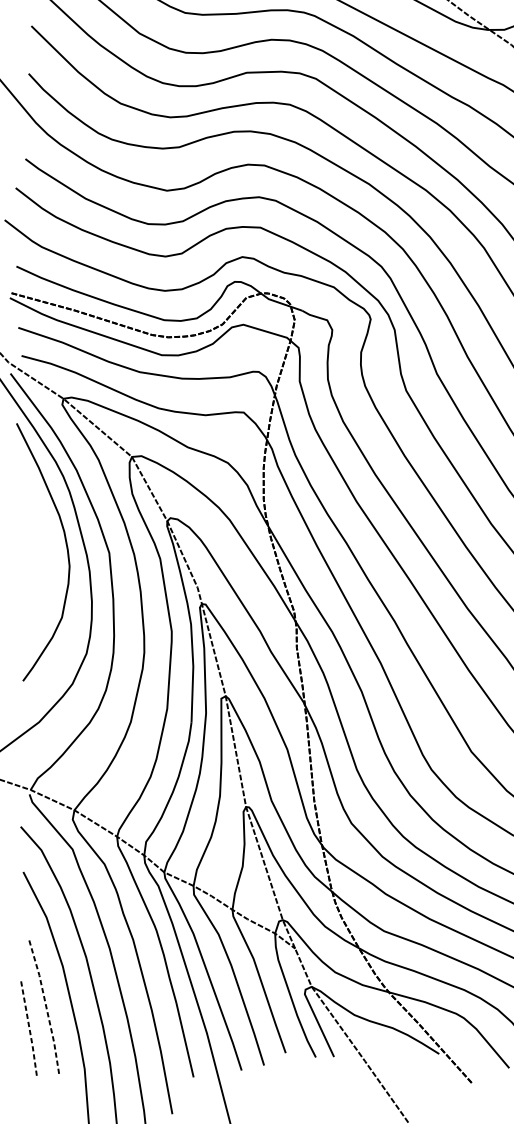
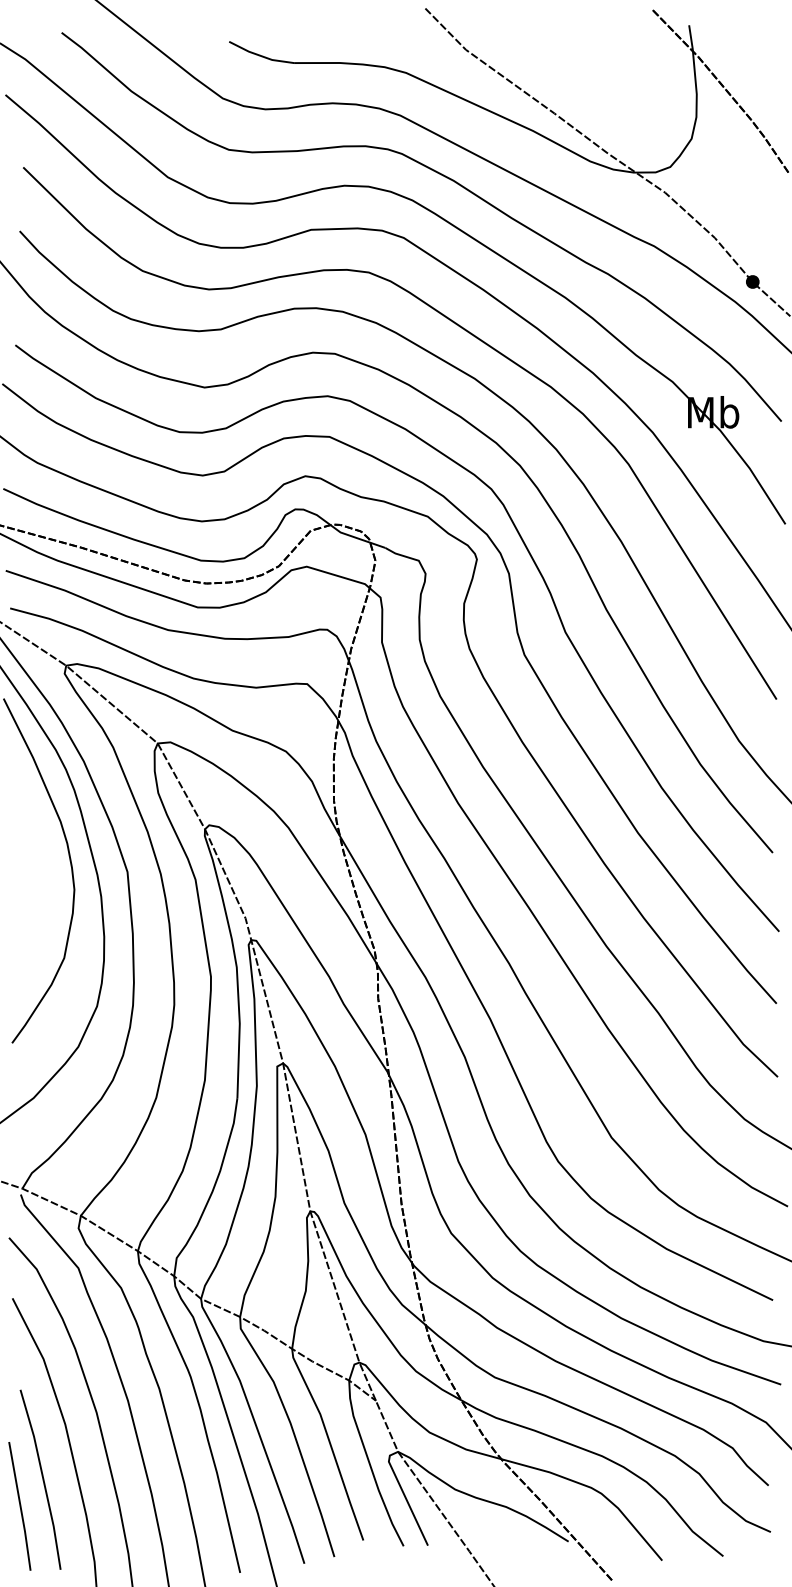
line: (46, 1007) -> (43, 1479), dashed -> solid
line: (29, 1027) -> (20, 1506), dashed -> solid

